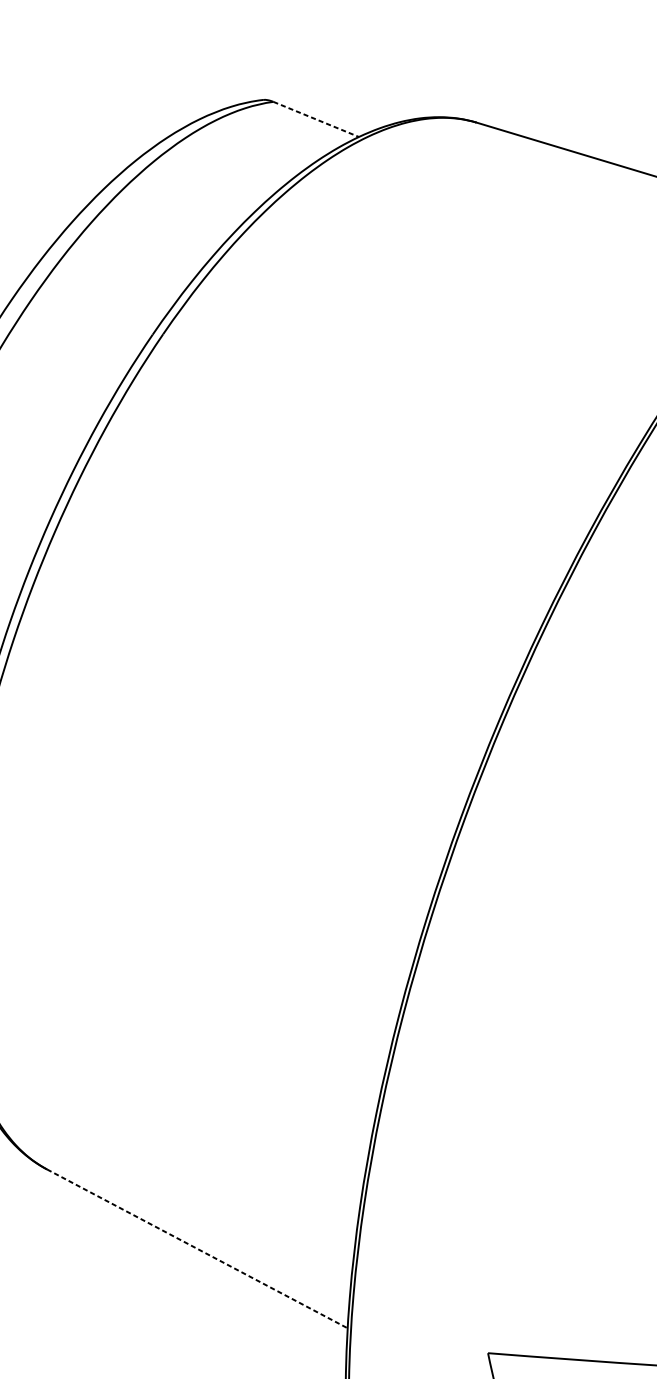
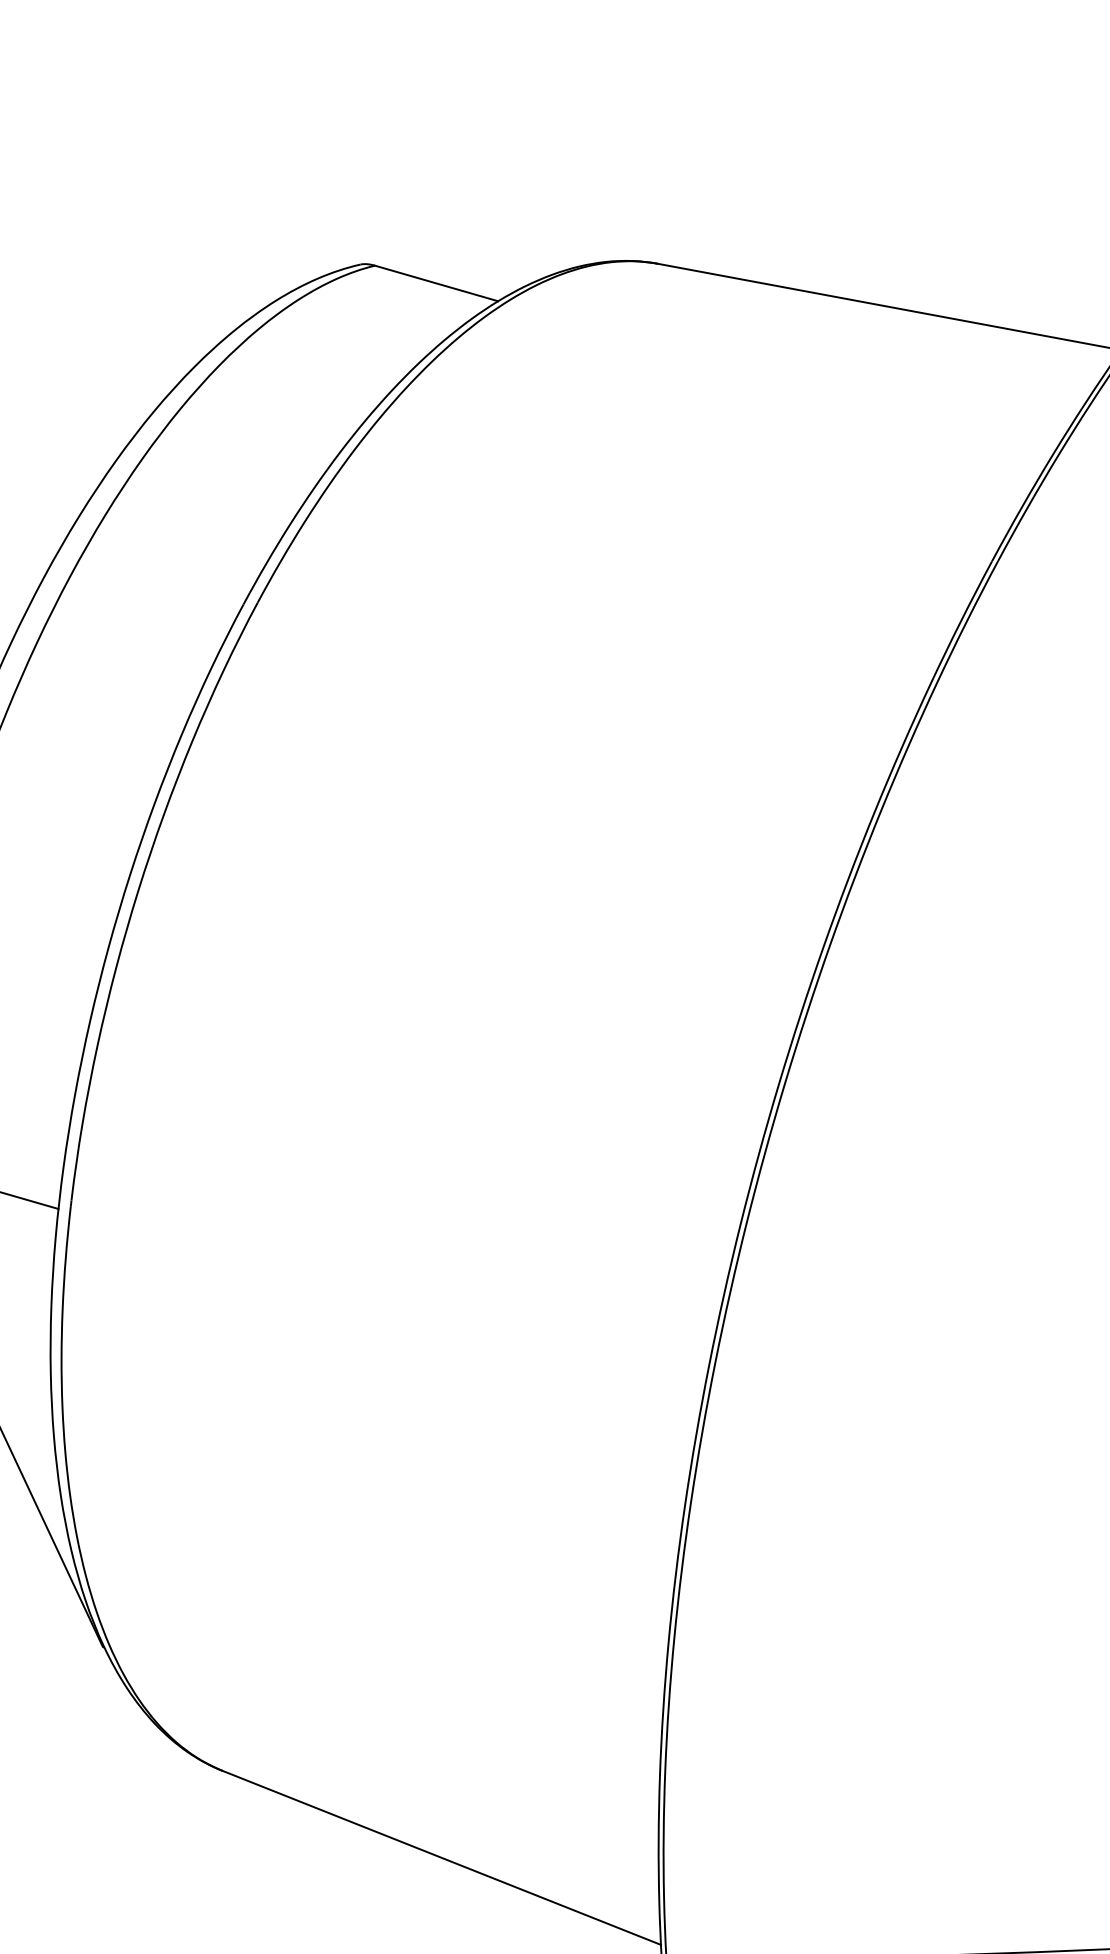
line: (316, 119) -> (437, 283), dashed -> solid
line: (197, 1248) -> (441, 1857), dashed -> solid

